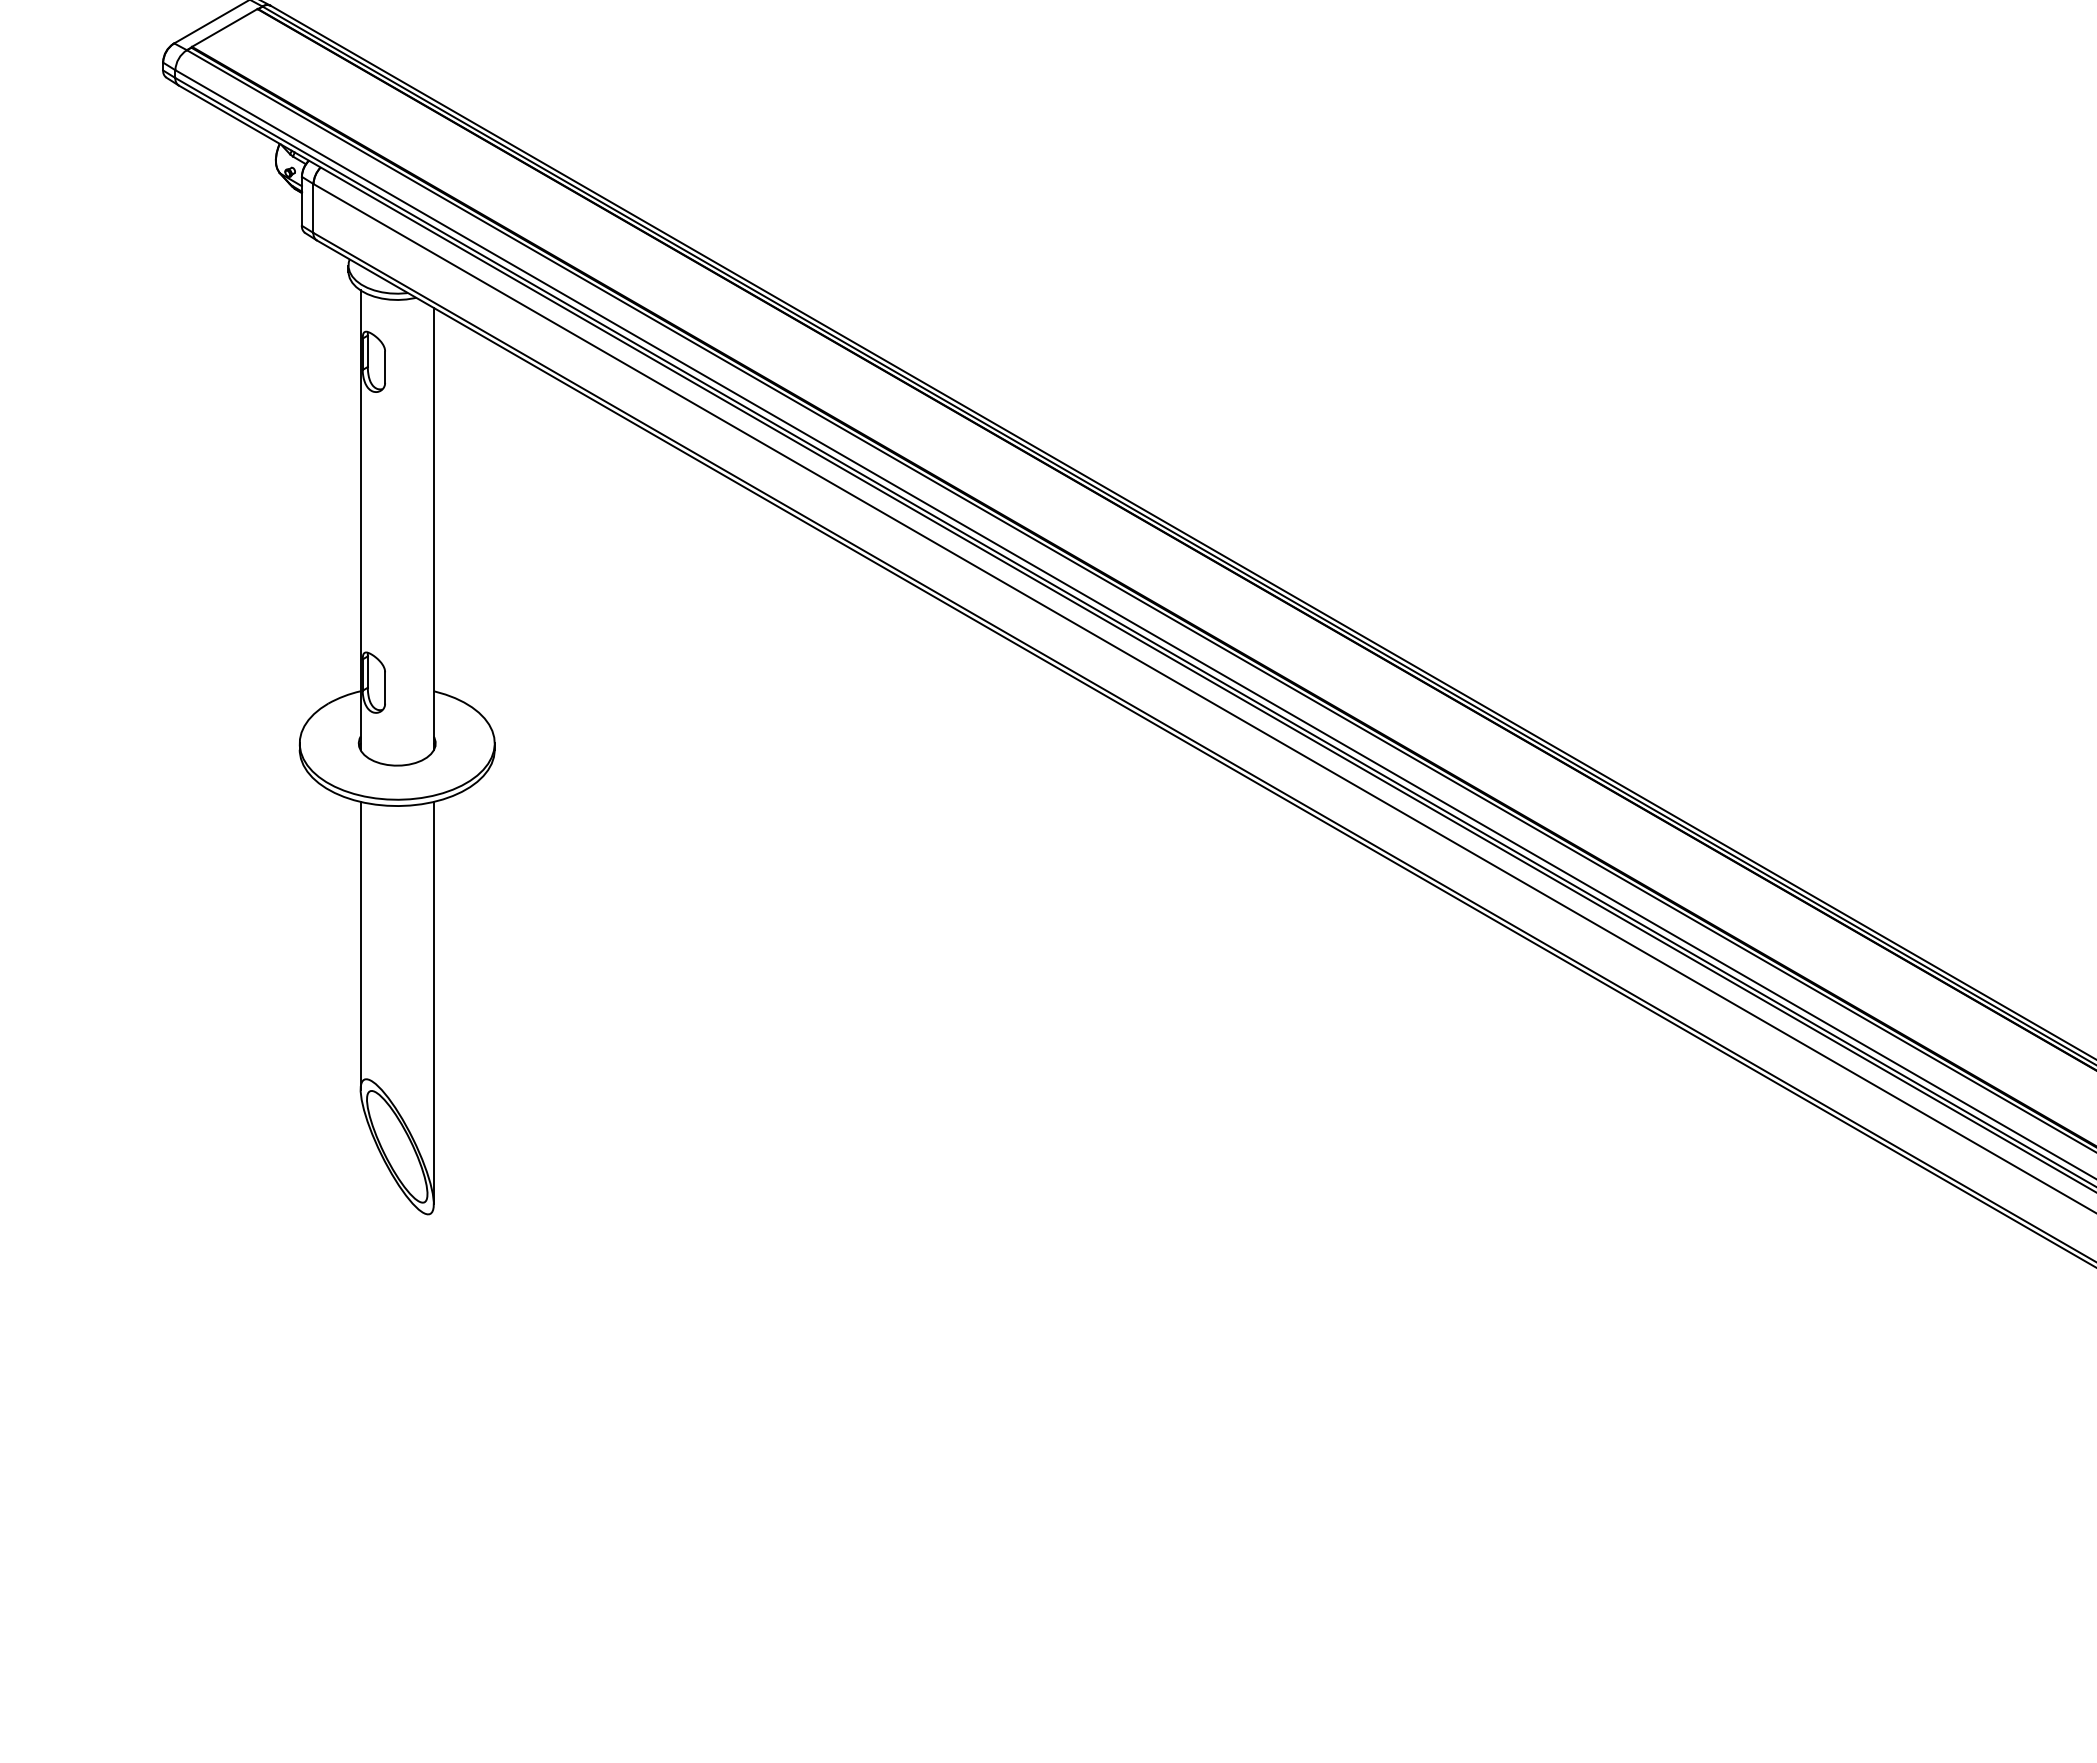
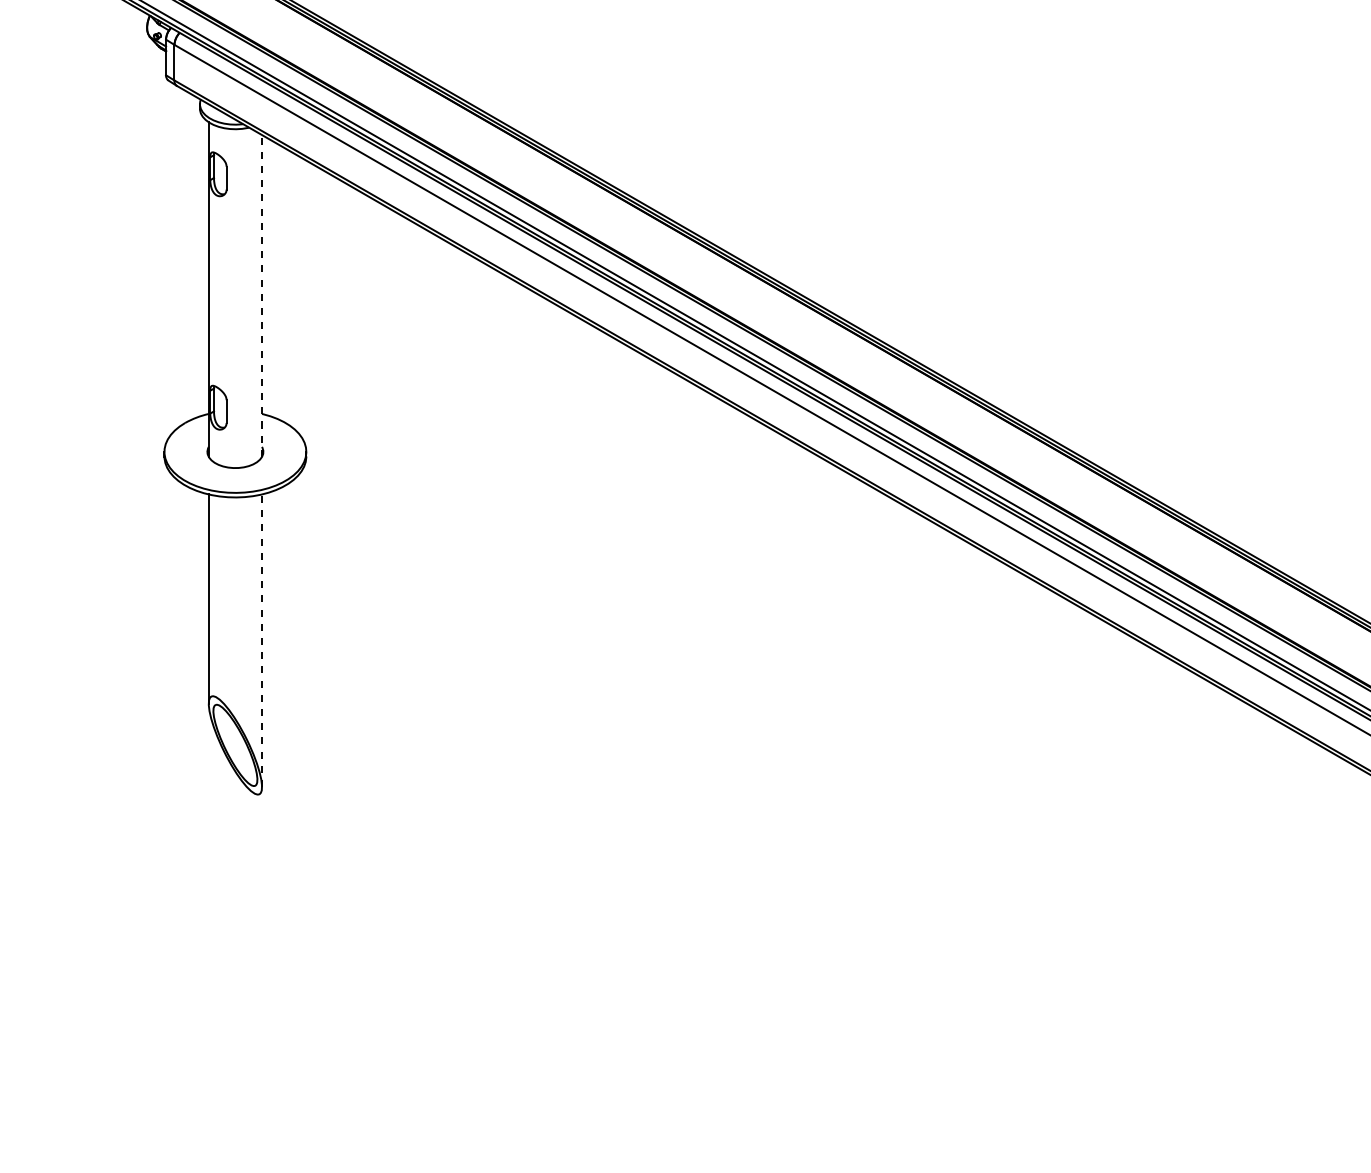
line: (433, 528) -> (261, 295), solid -> dashed
line: (433, 1002) -> (261, 640), solid -> dashed

